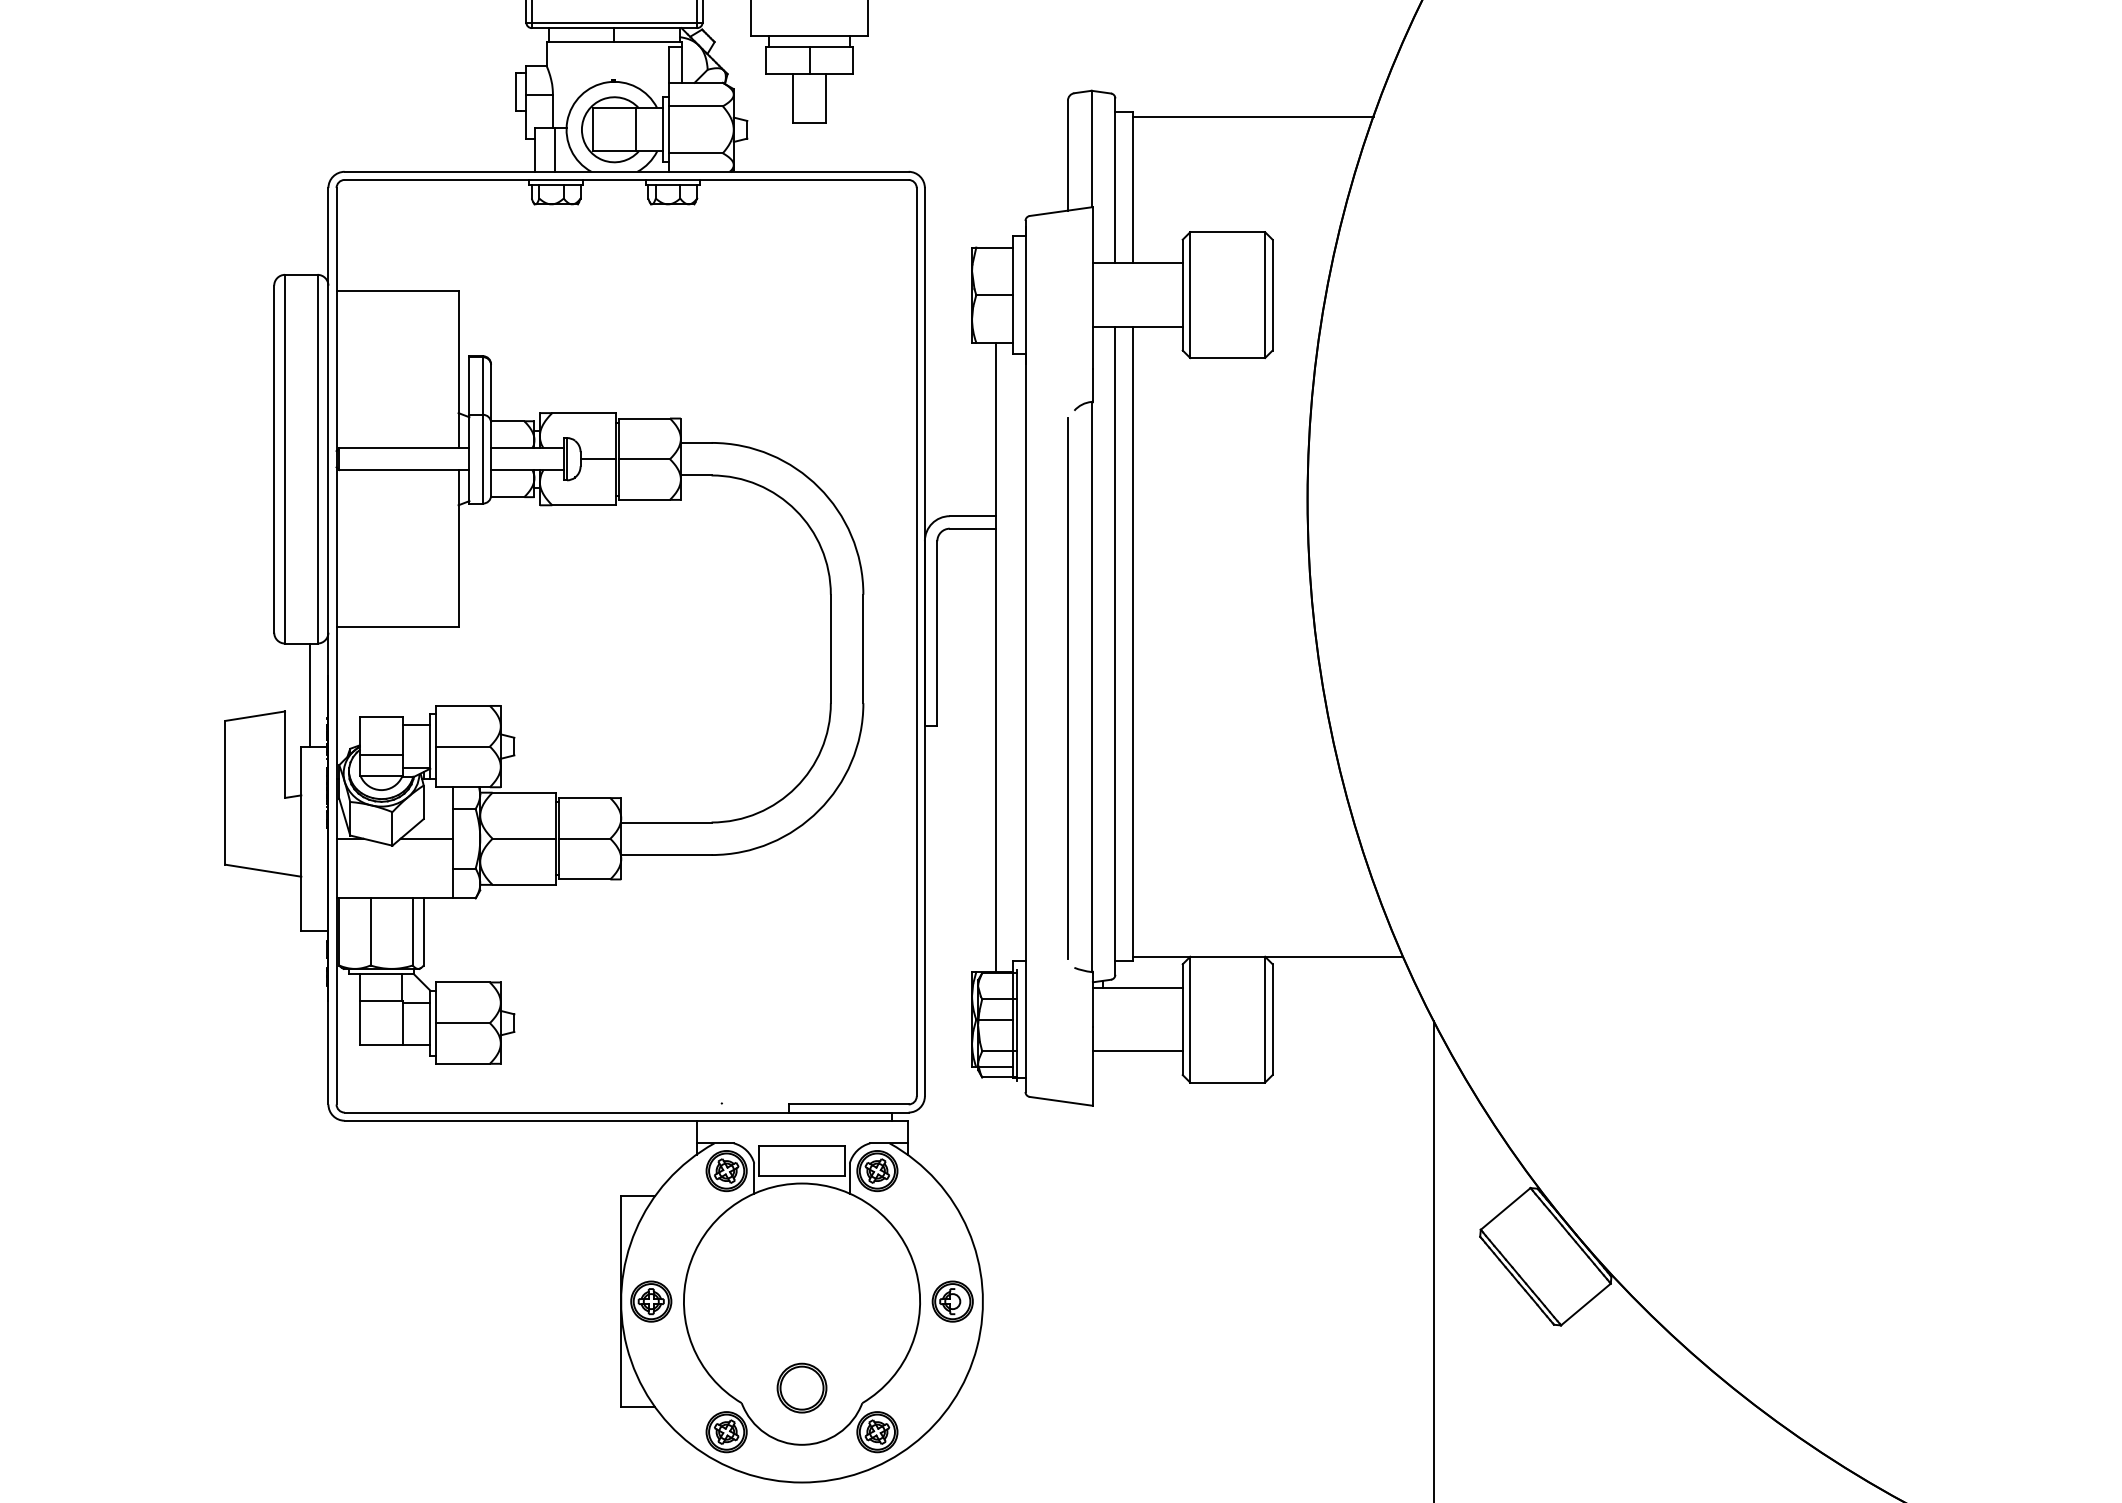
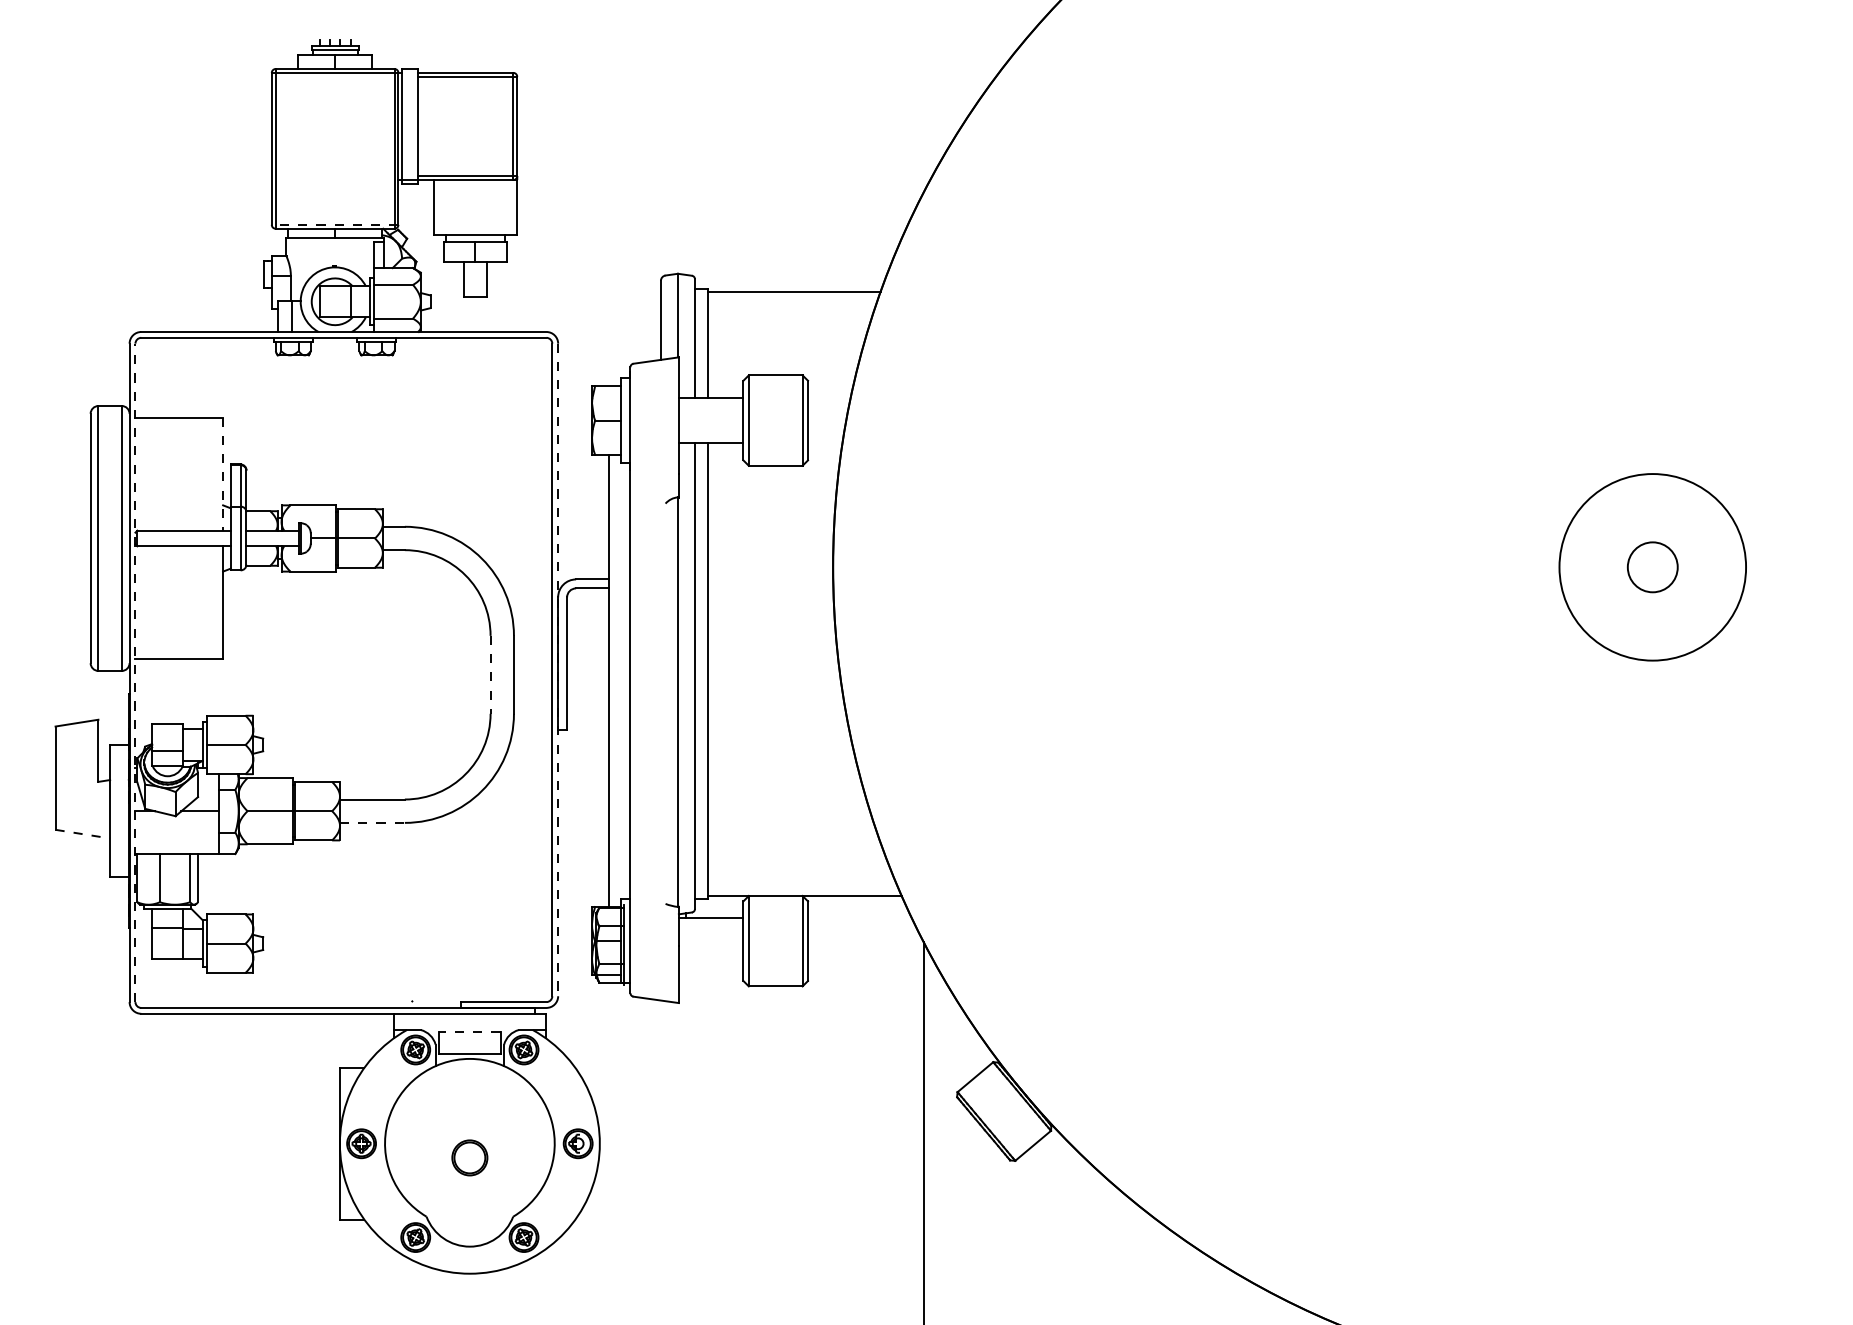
line: (613, 22) -> (334, 224), solid -> dashed
line: (459, 370) -> (223, 474), solid -> dashed
line: (925, 642) -> (558, 670), solid -> dashed
line: (336, 645) -> (135, 672), solid -> dashed
line: (830, 648) -> (490, 674), solid -> dashed
line: (1067, 687) -> (660, 702), removed
line: (310, 694) -> (116, 707), removed
line: (666, 854) -> (372, 822), solid -> dashed
line: (262, 871) -> (82, 834), solid -> dashed
line: (1136, 1050) -> (710, 963), removed
line: (801, 1145) -> (469, 1031), solid -> dashed
part: (801, 1387) -> (469, 1157), moved

